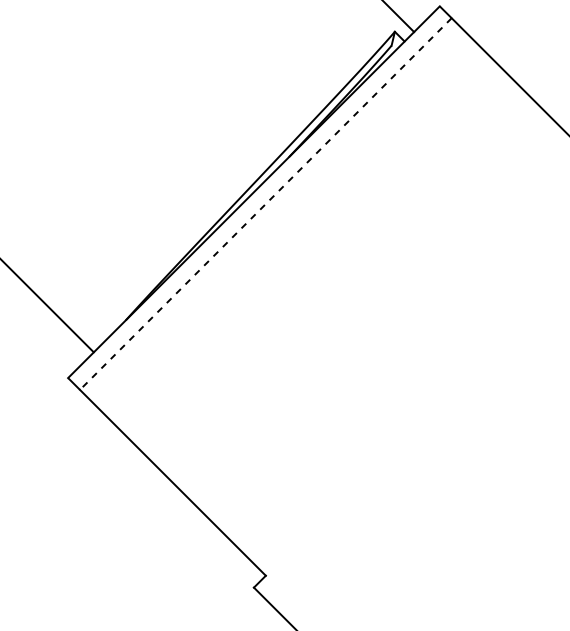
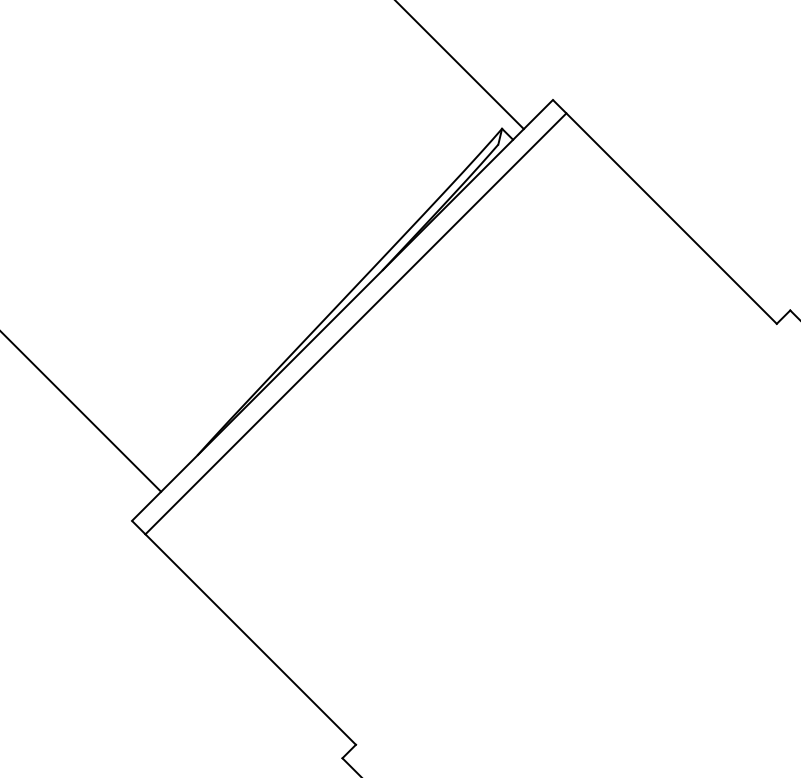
line: (265, 203) -> (355, 323), dashed -> solid

